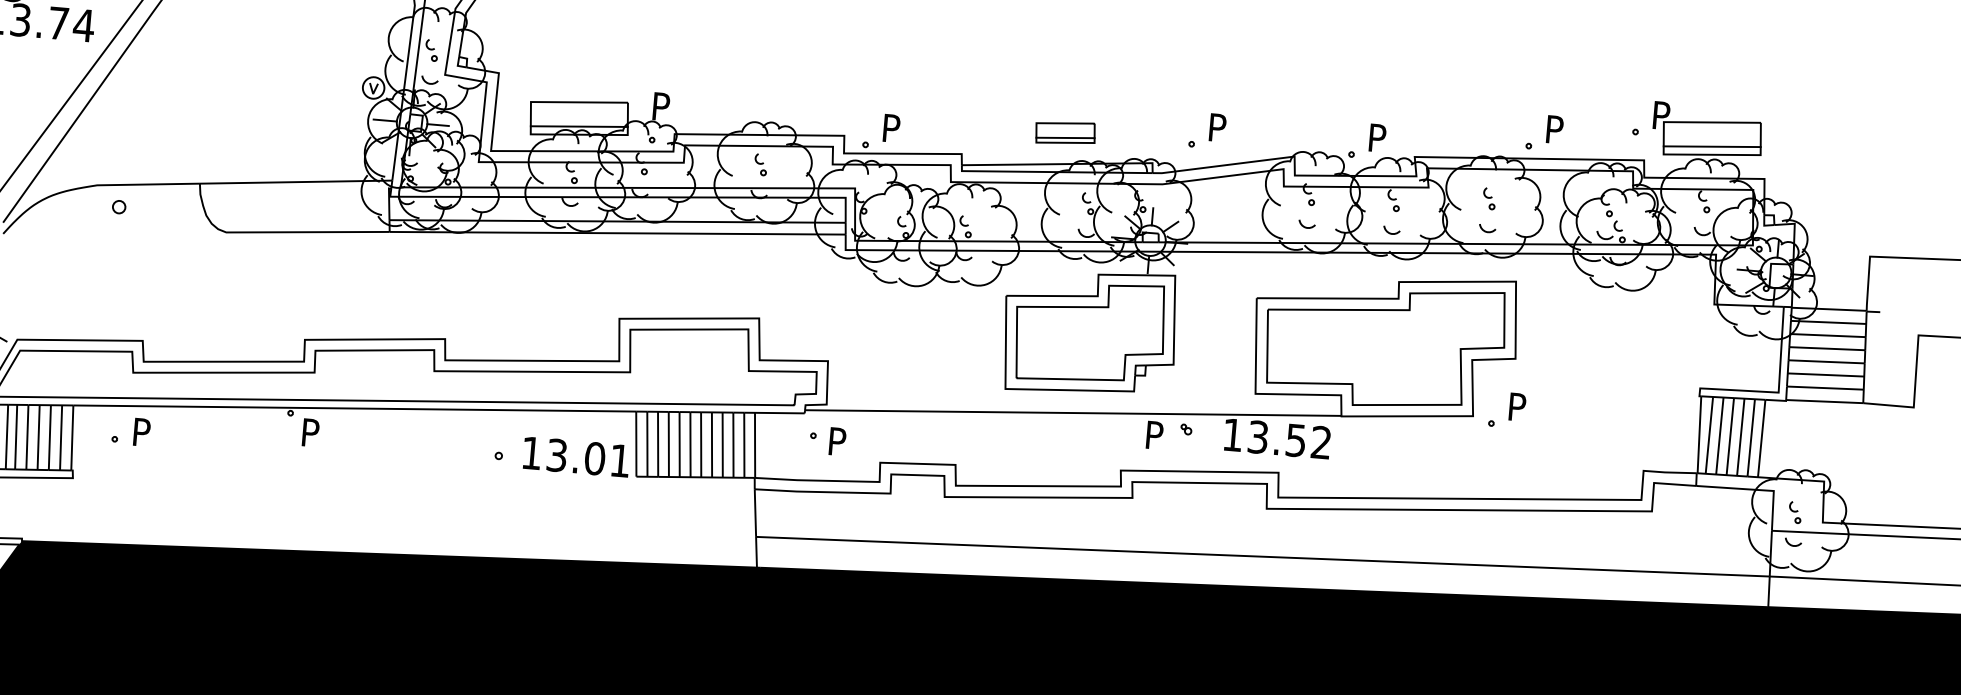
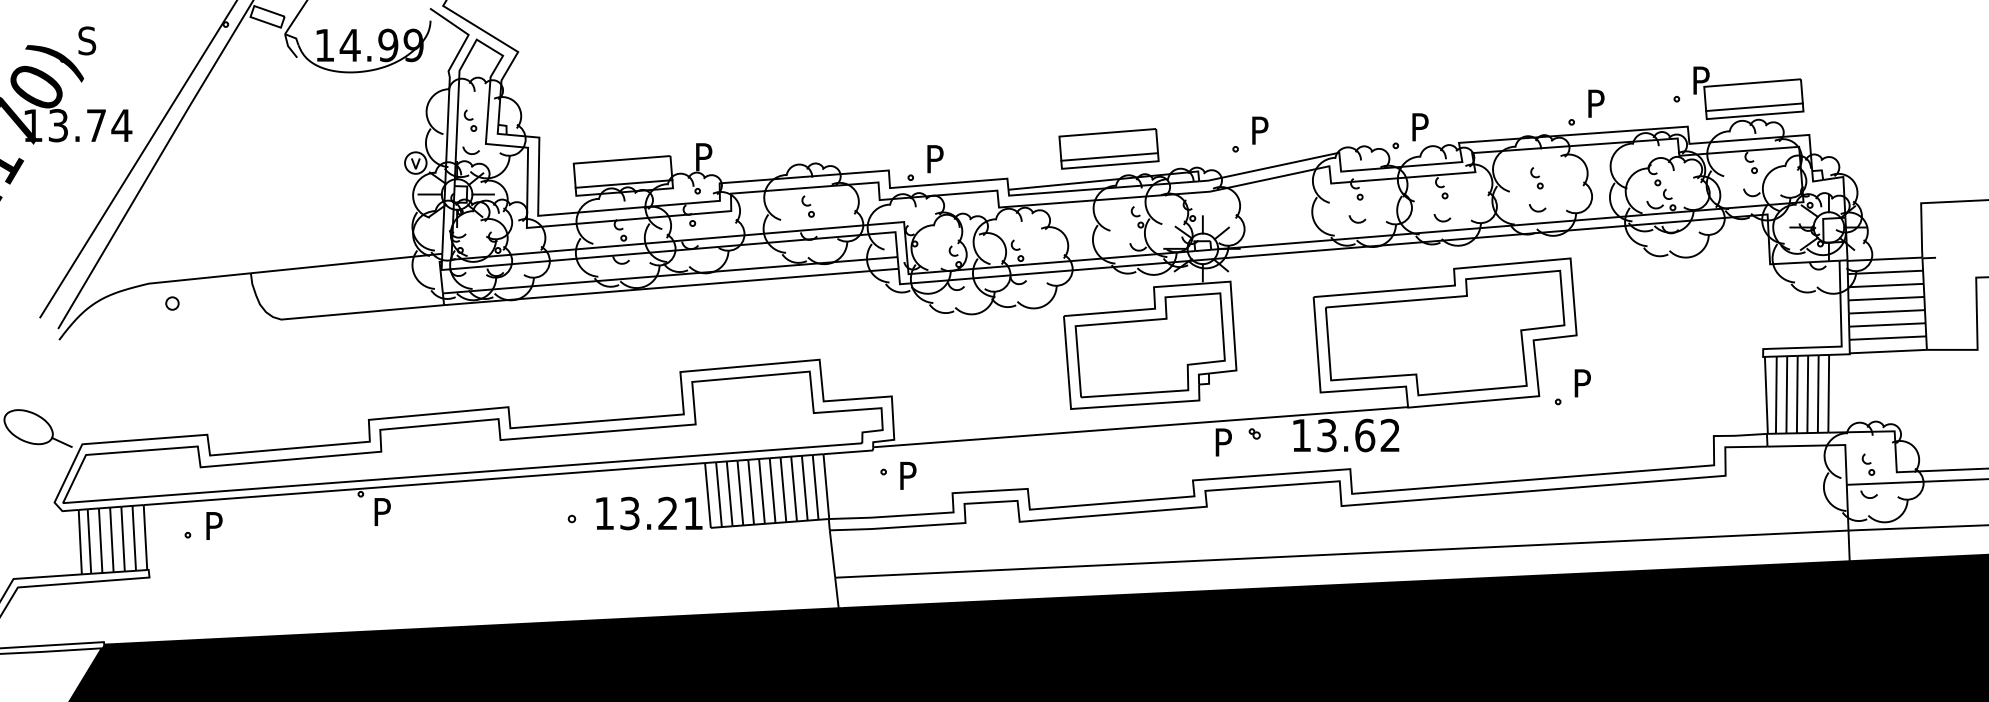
part: (1065, 132) -> (1108, 148), size x1.67
text: (1296, 440) -> (1365, 435), 13.52 -> 13.62
text: (595, 458) -> (668, 513), 13.01 -> 13.21

